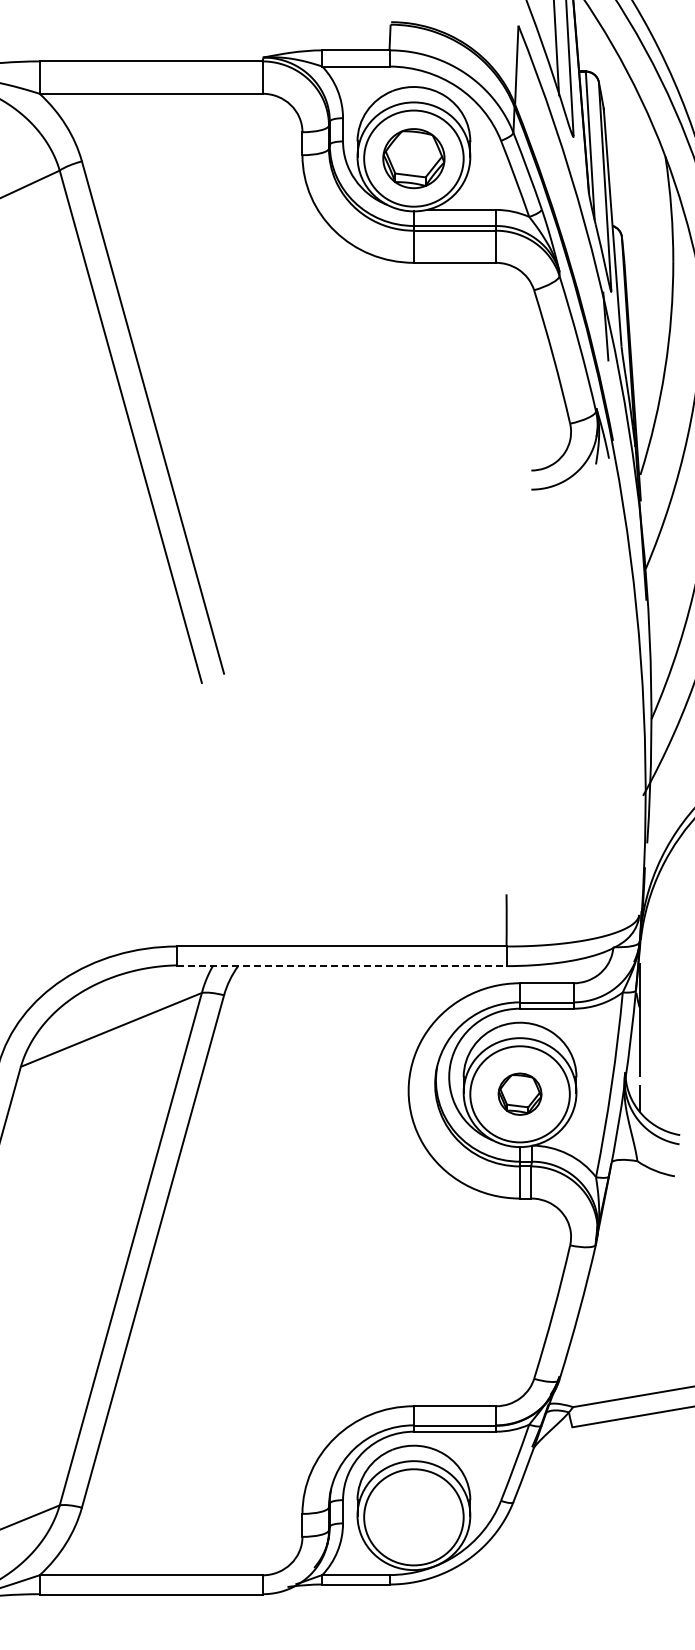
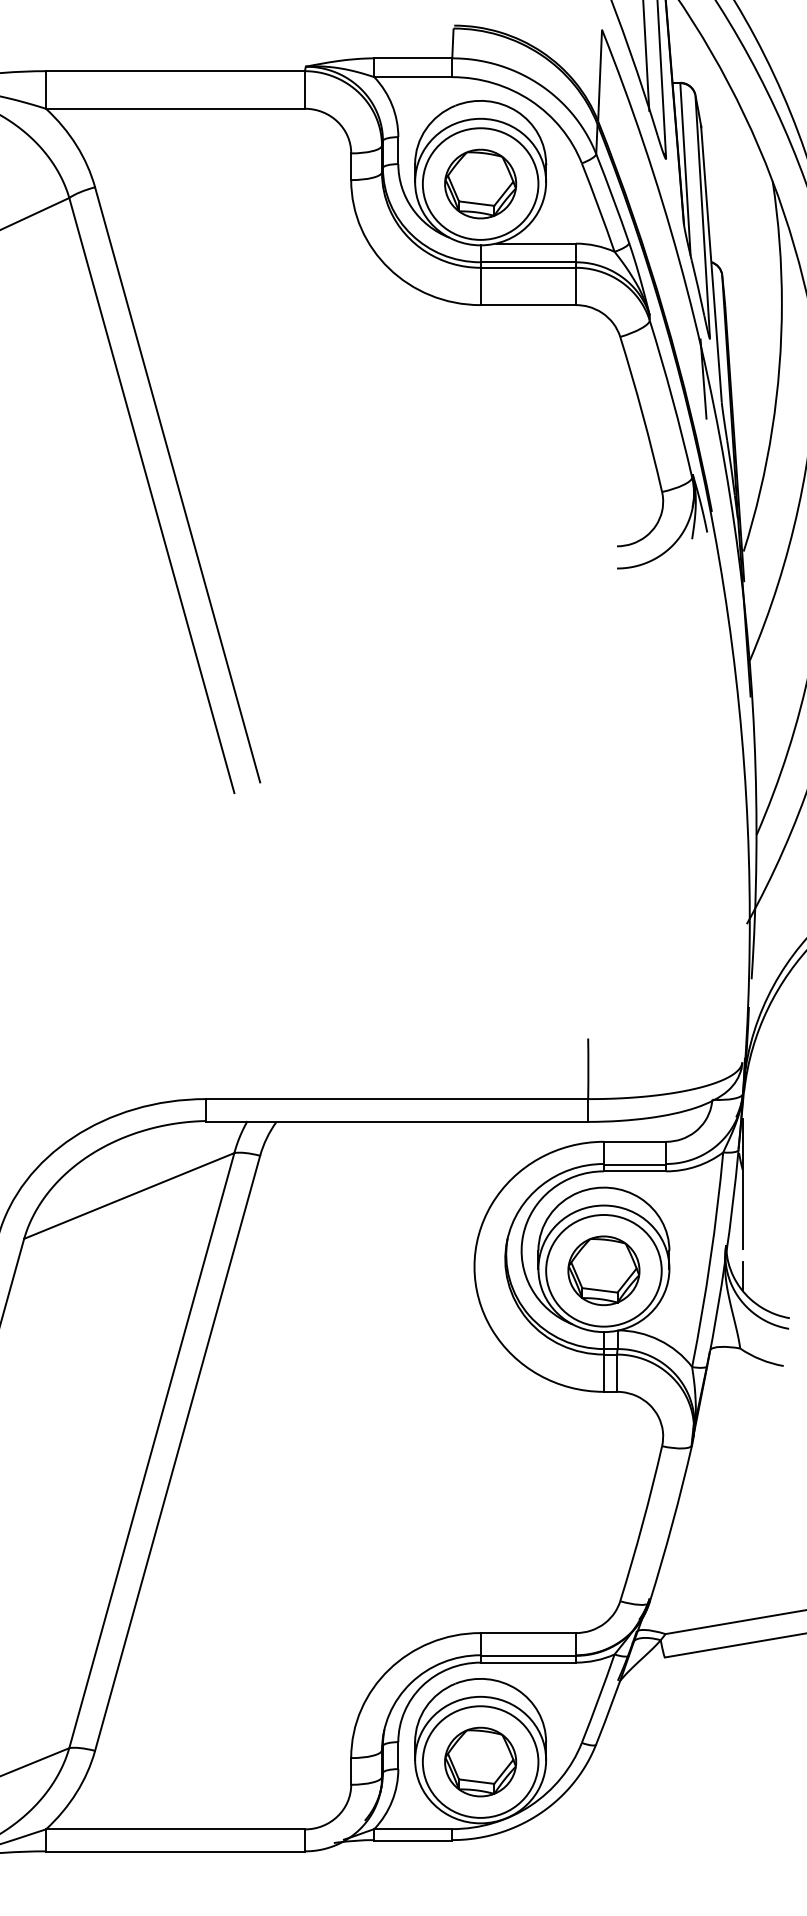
line: (341, 966) -> (396, 1122), dashed -> solid
part: (519, 1093) -> (603, 1269), size x1.43
part: (413, 1516) -> (480, 1761), added

